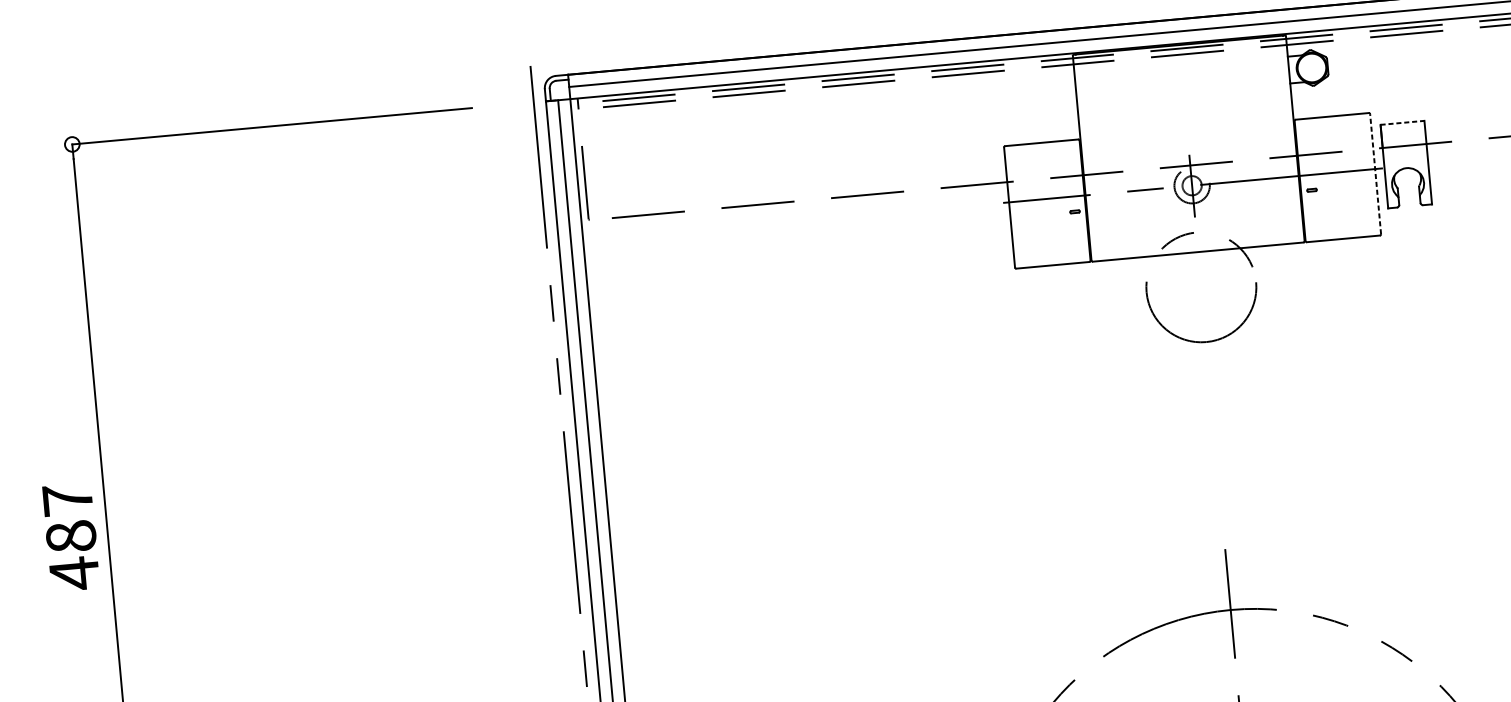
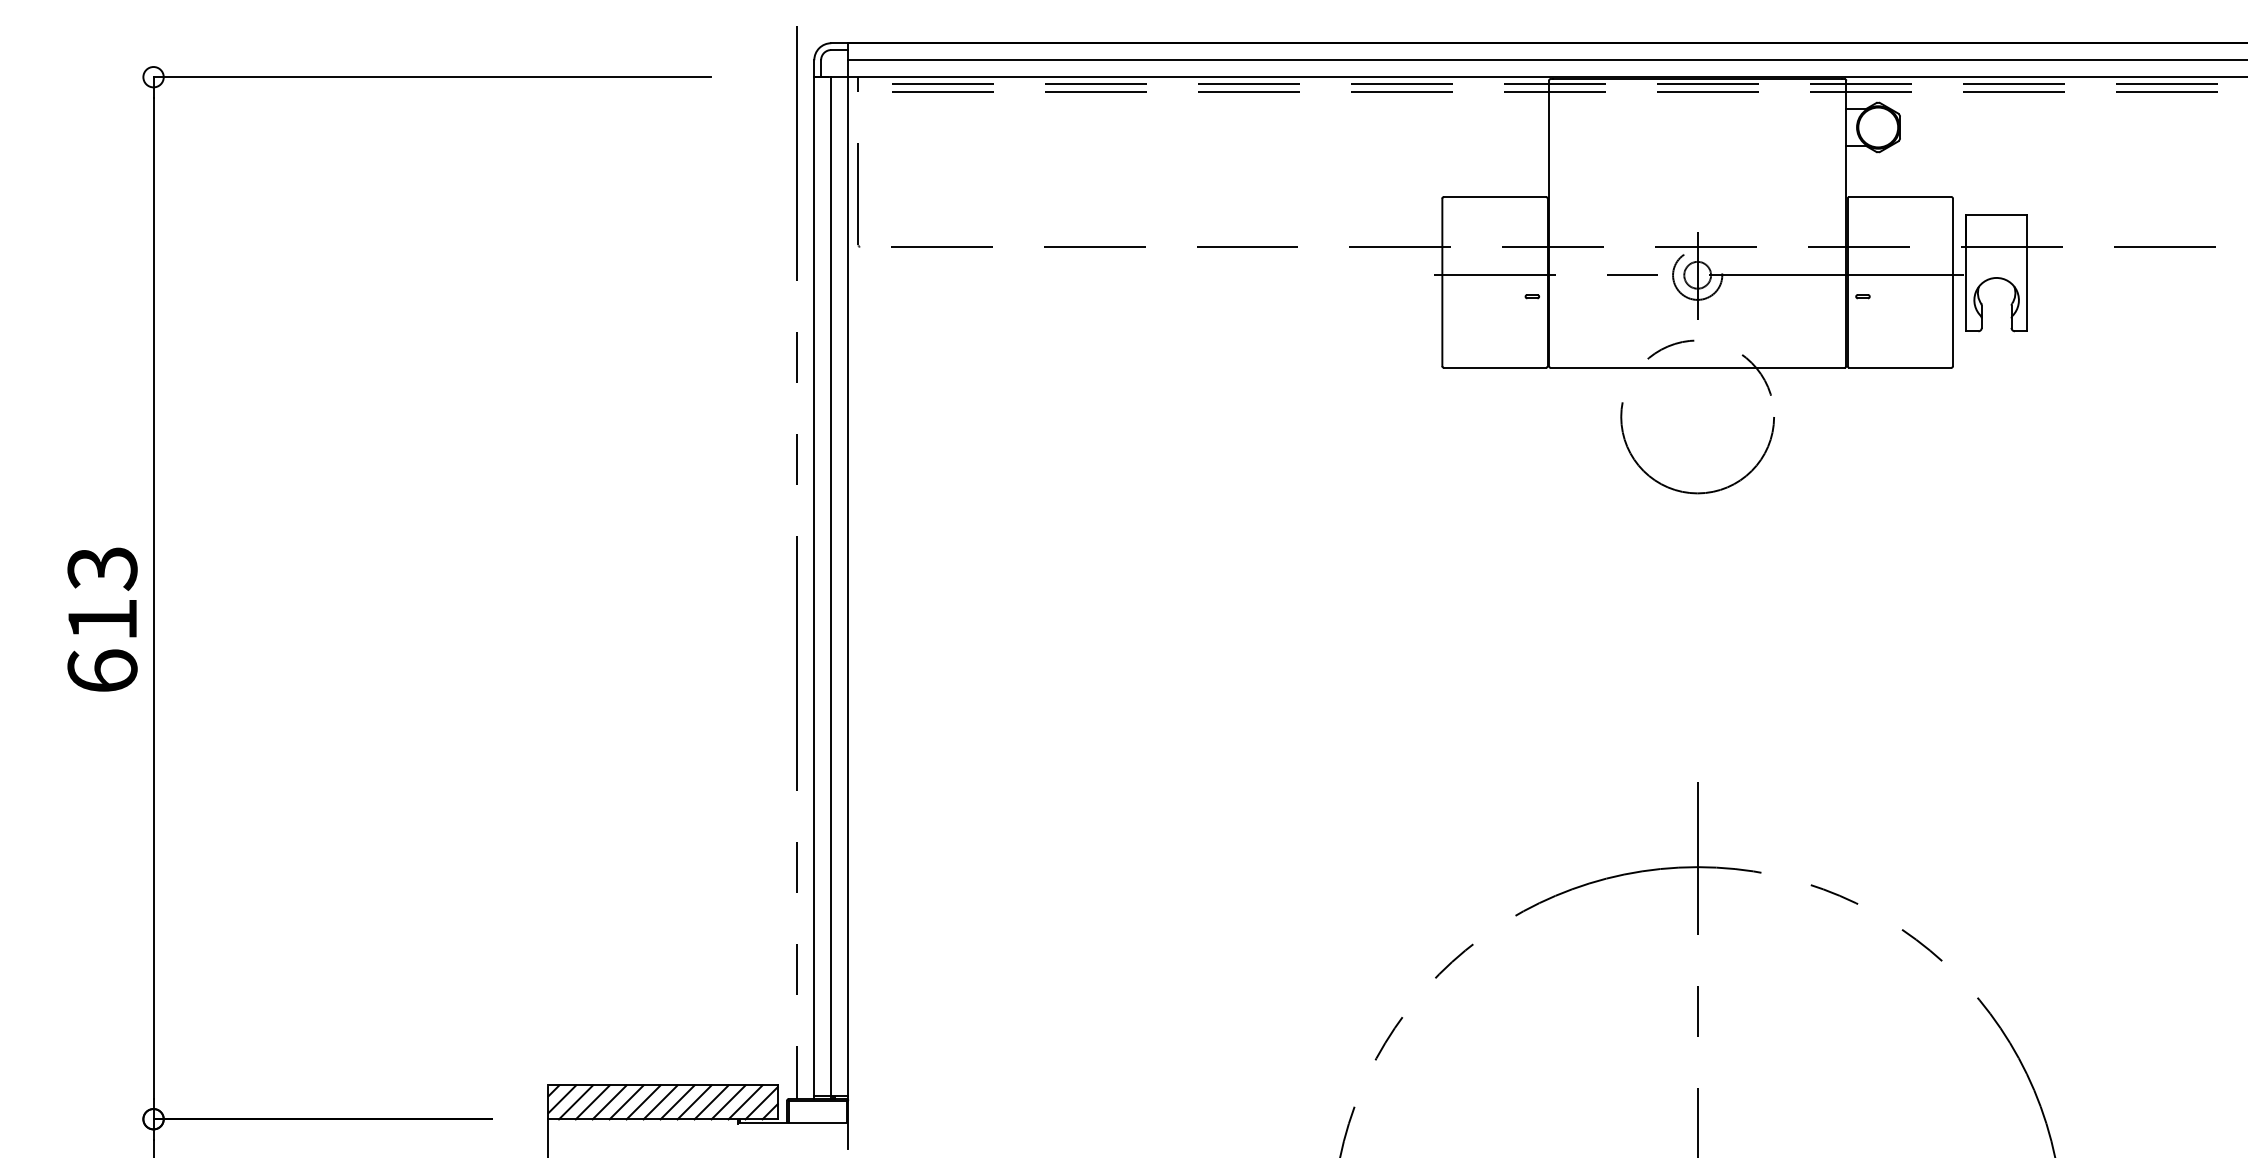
line: (1402, 122) -> (1996, 214), dashed -> solid
line: (1375, 174) -> (1953, 282), dashed -> solid
text: (71, 537) -> (102, 620), 487 -> 613

